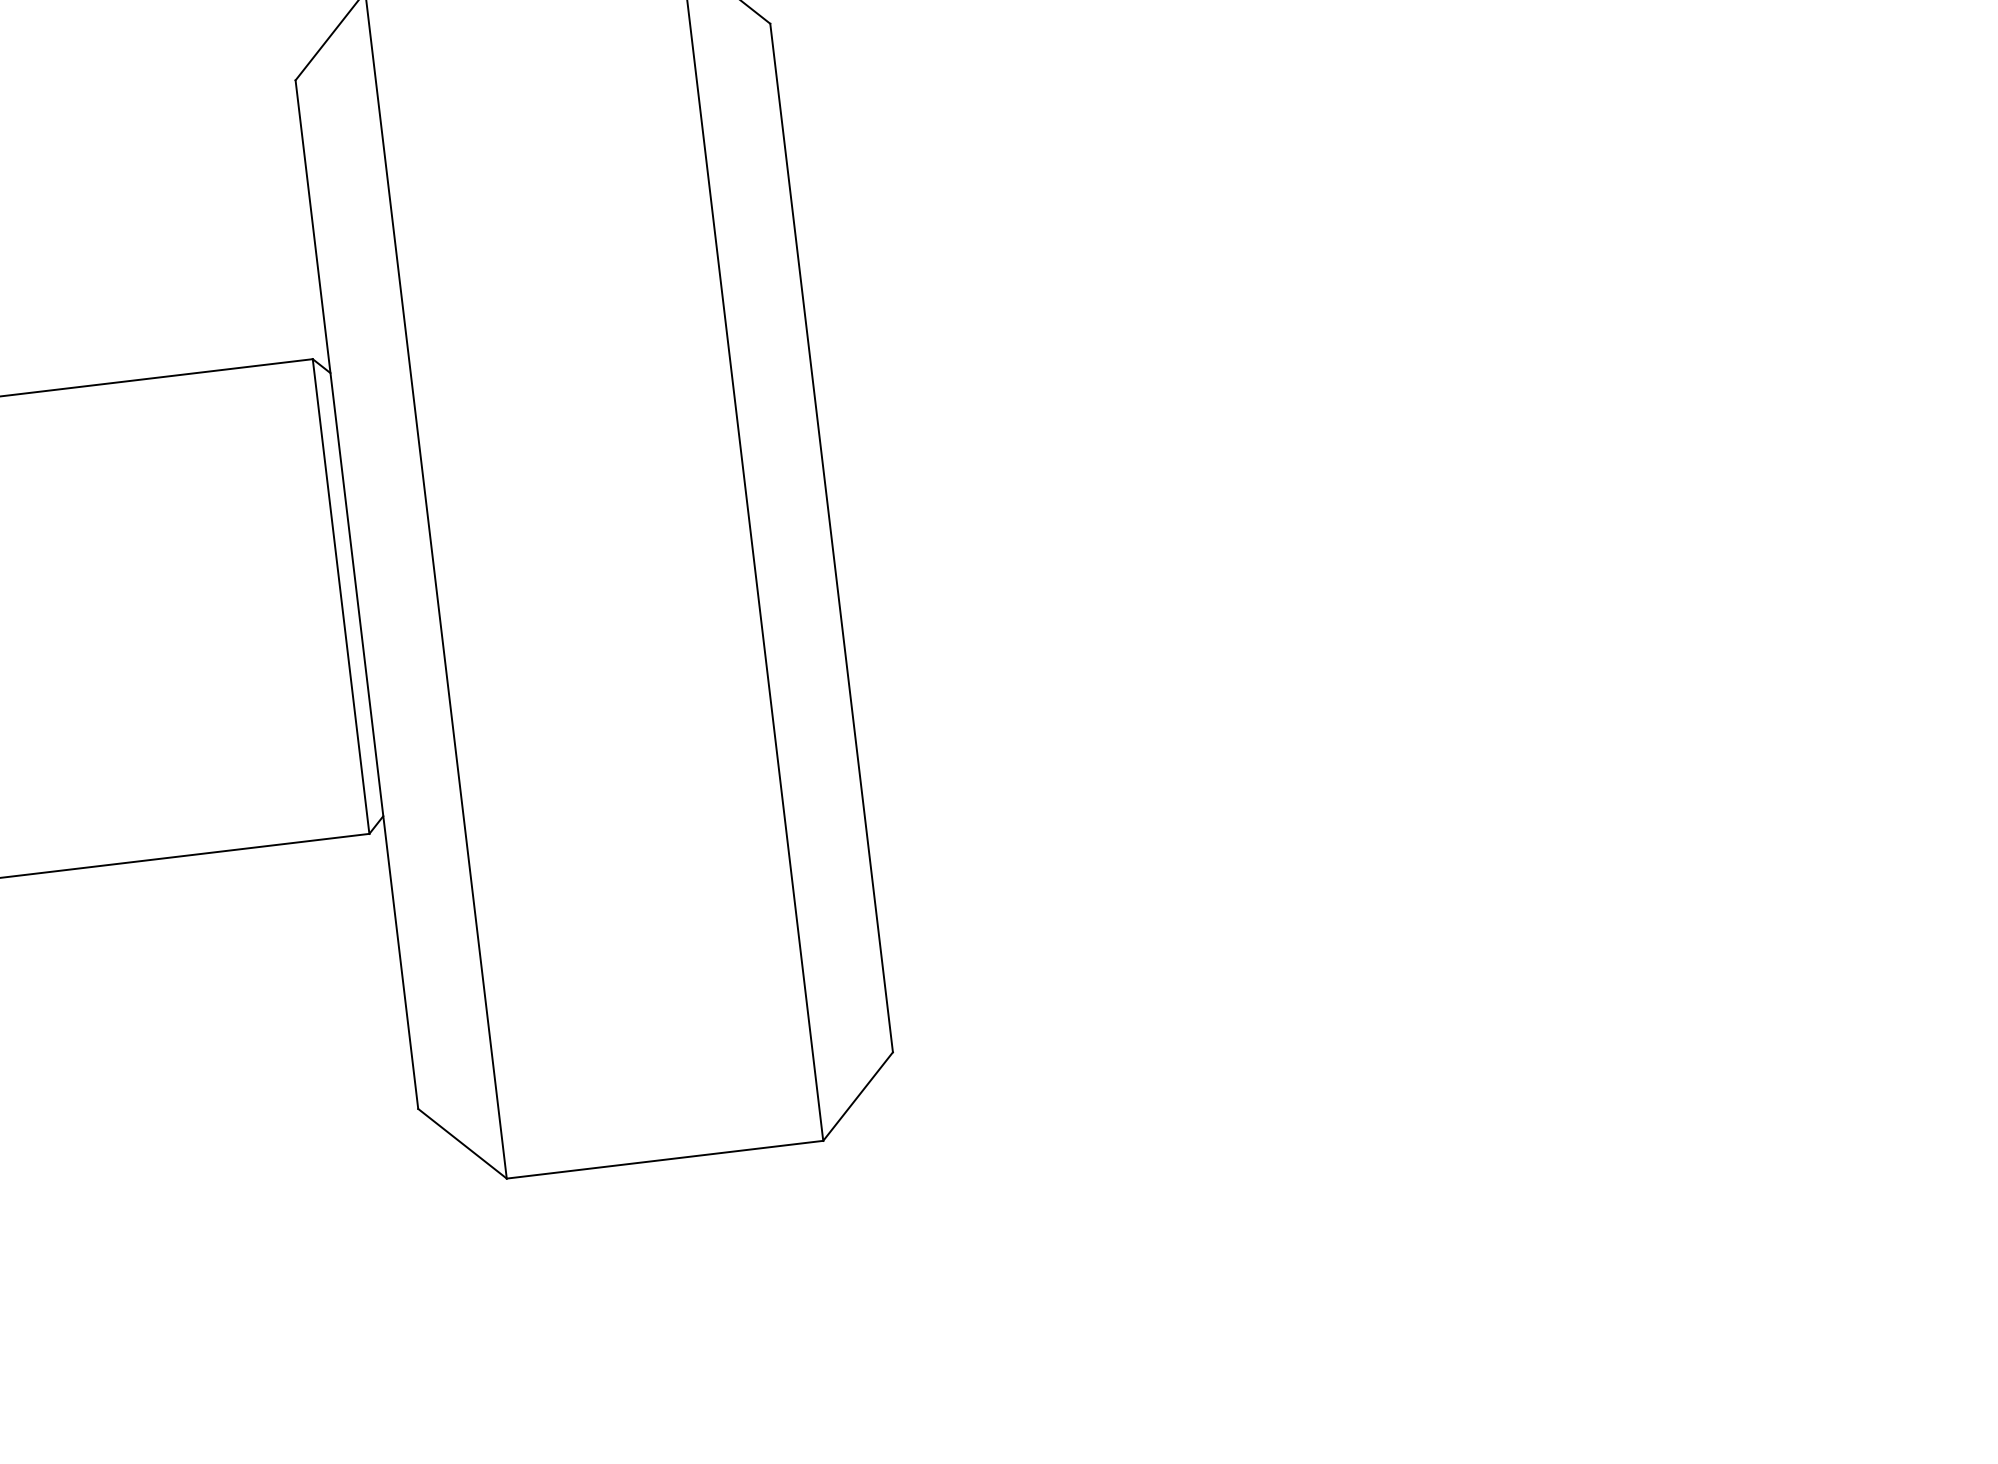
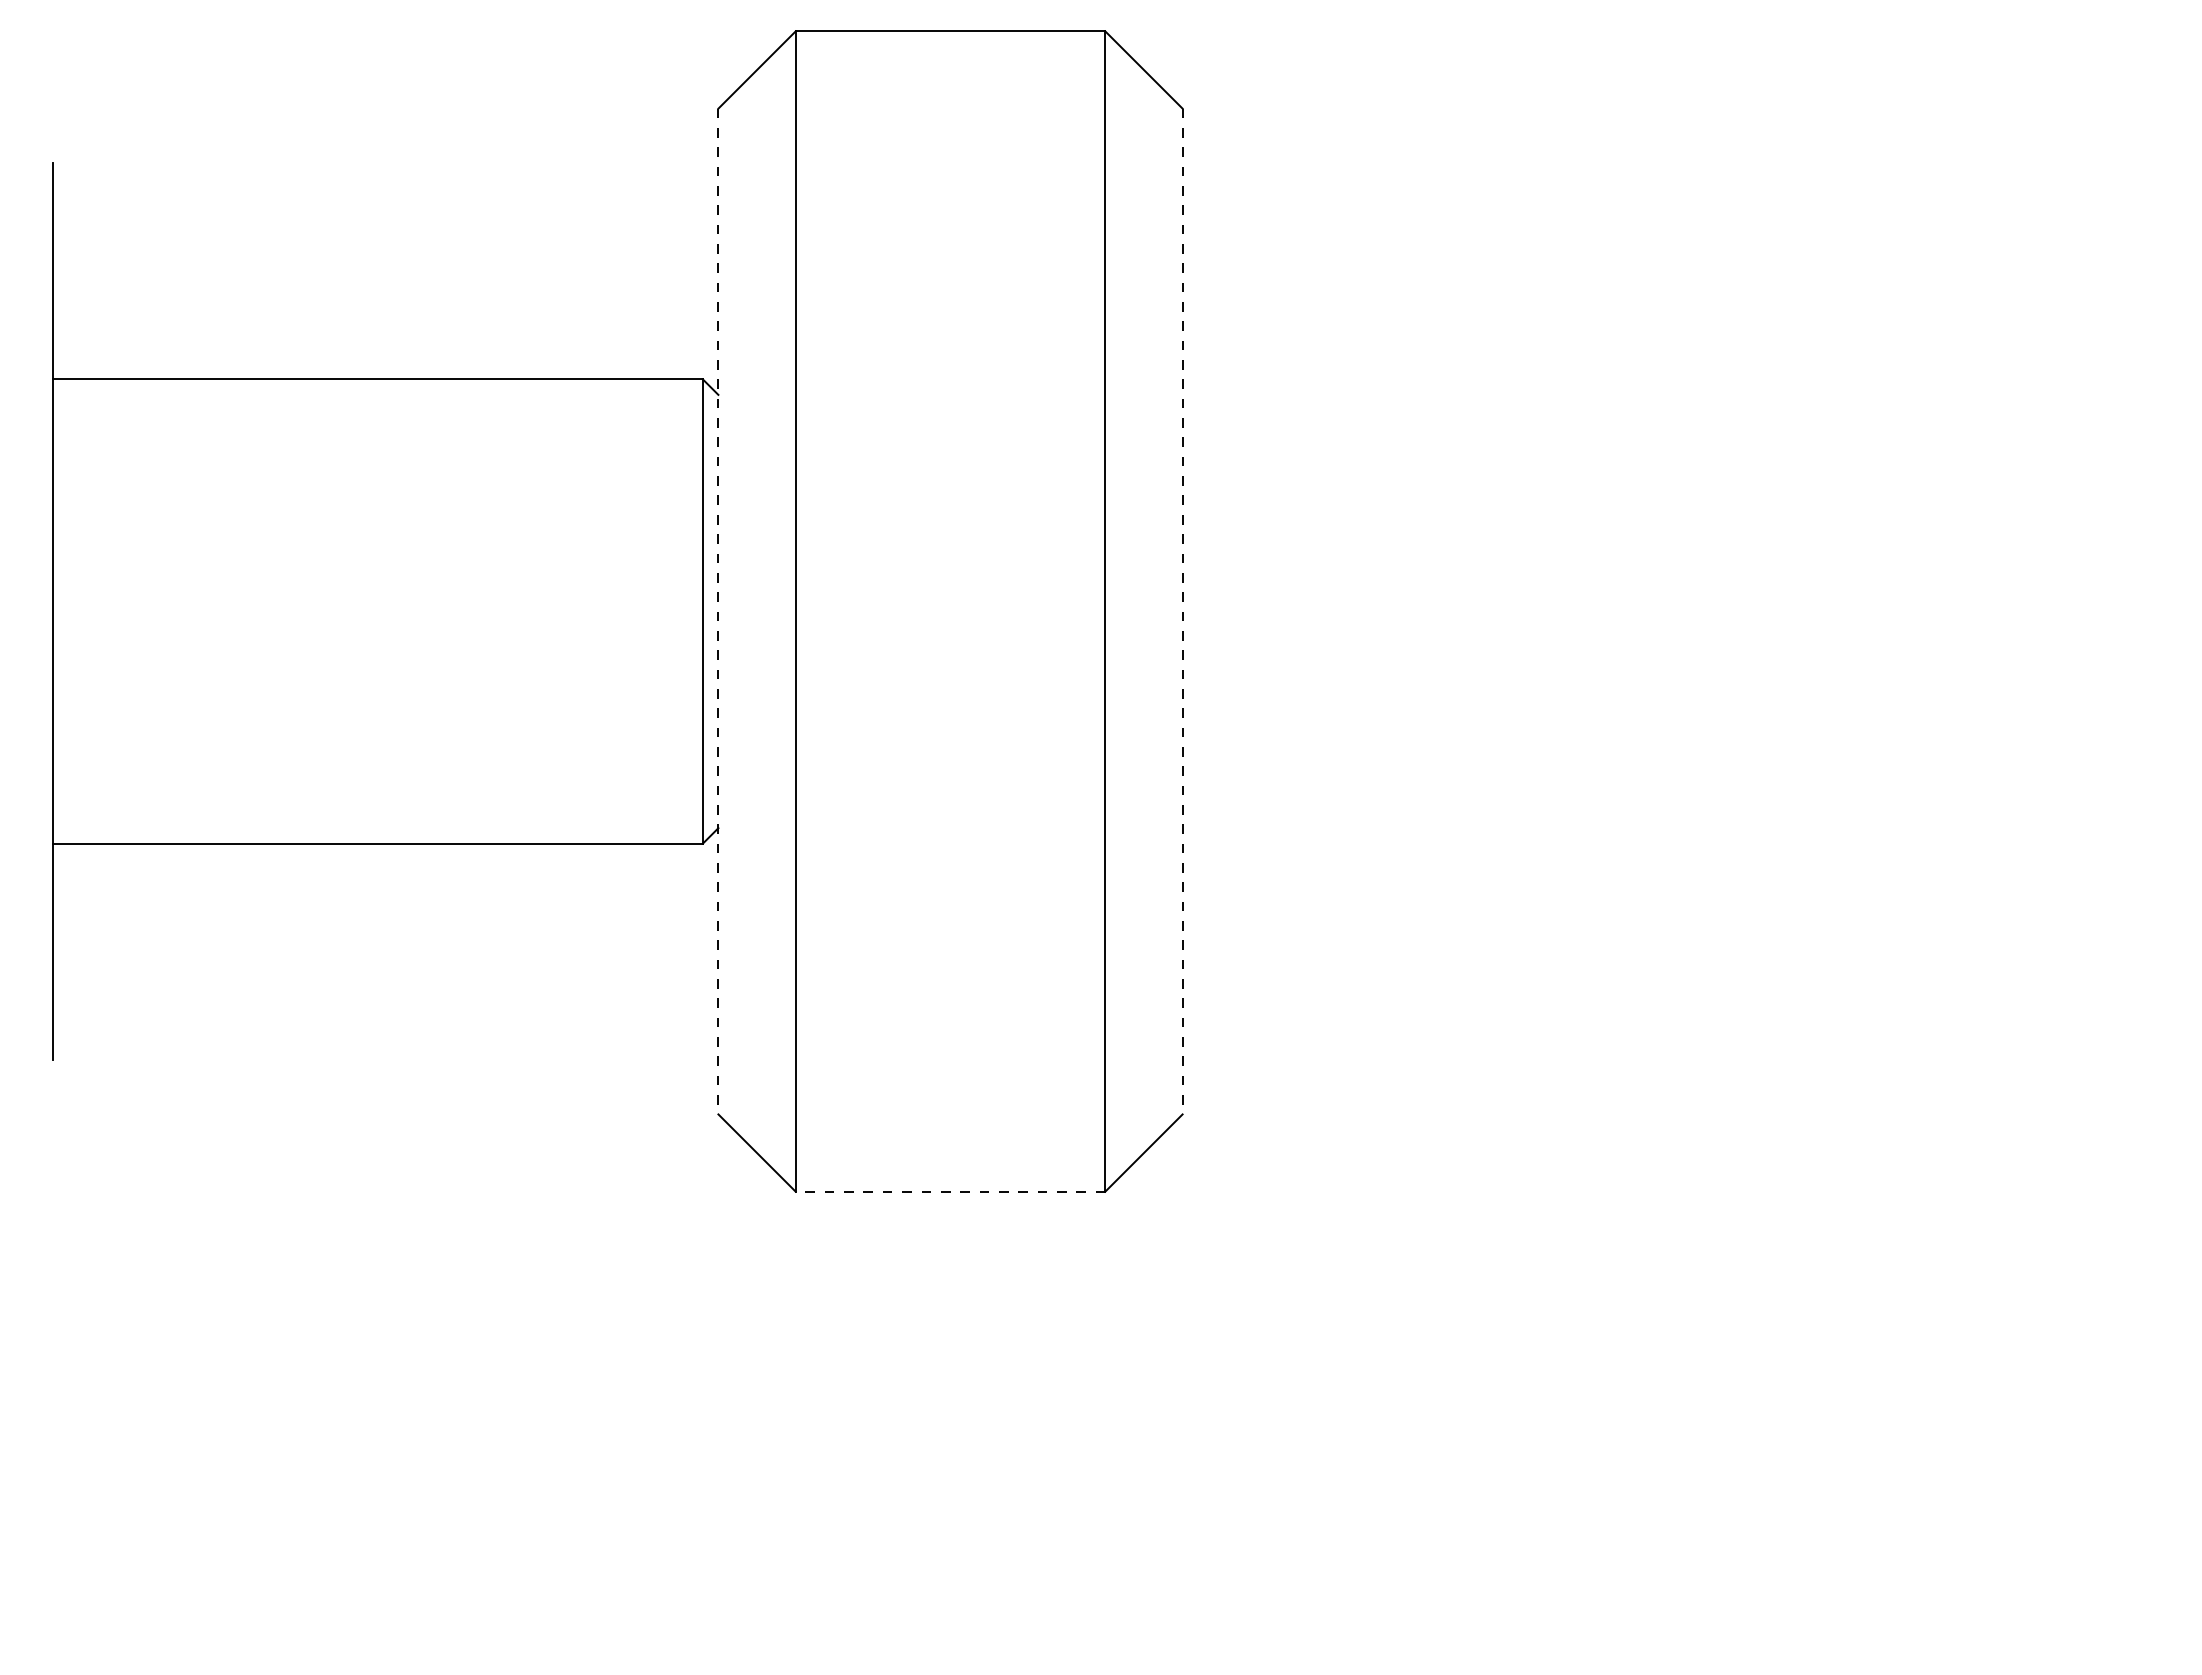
line: (831, 538) -> (1182, 611), solid -> dashed
line: (356, 594) -> (718, 611), solid -> dashed
line: (664, 1159) -> (950, 1191), solid -> dashed

